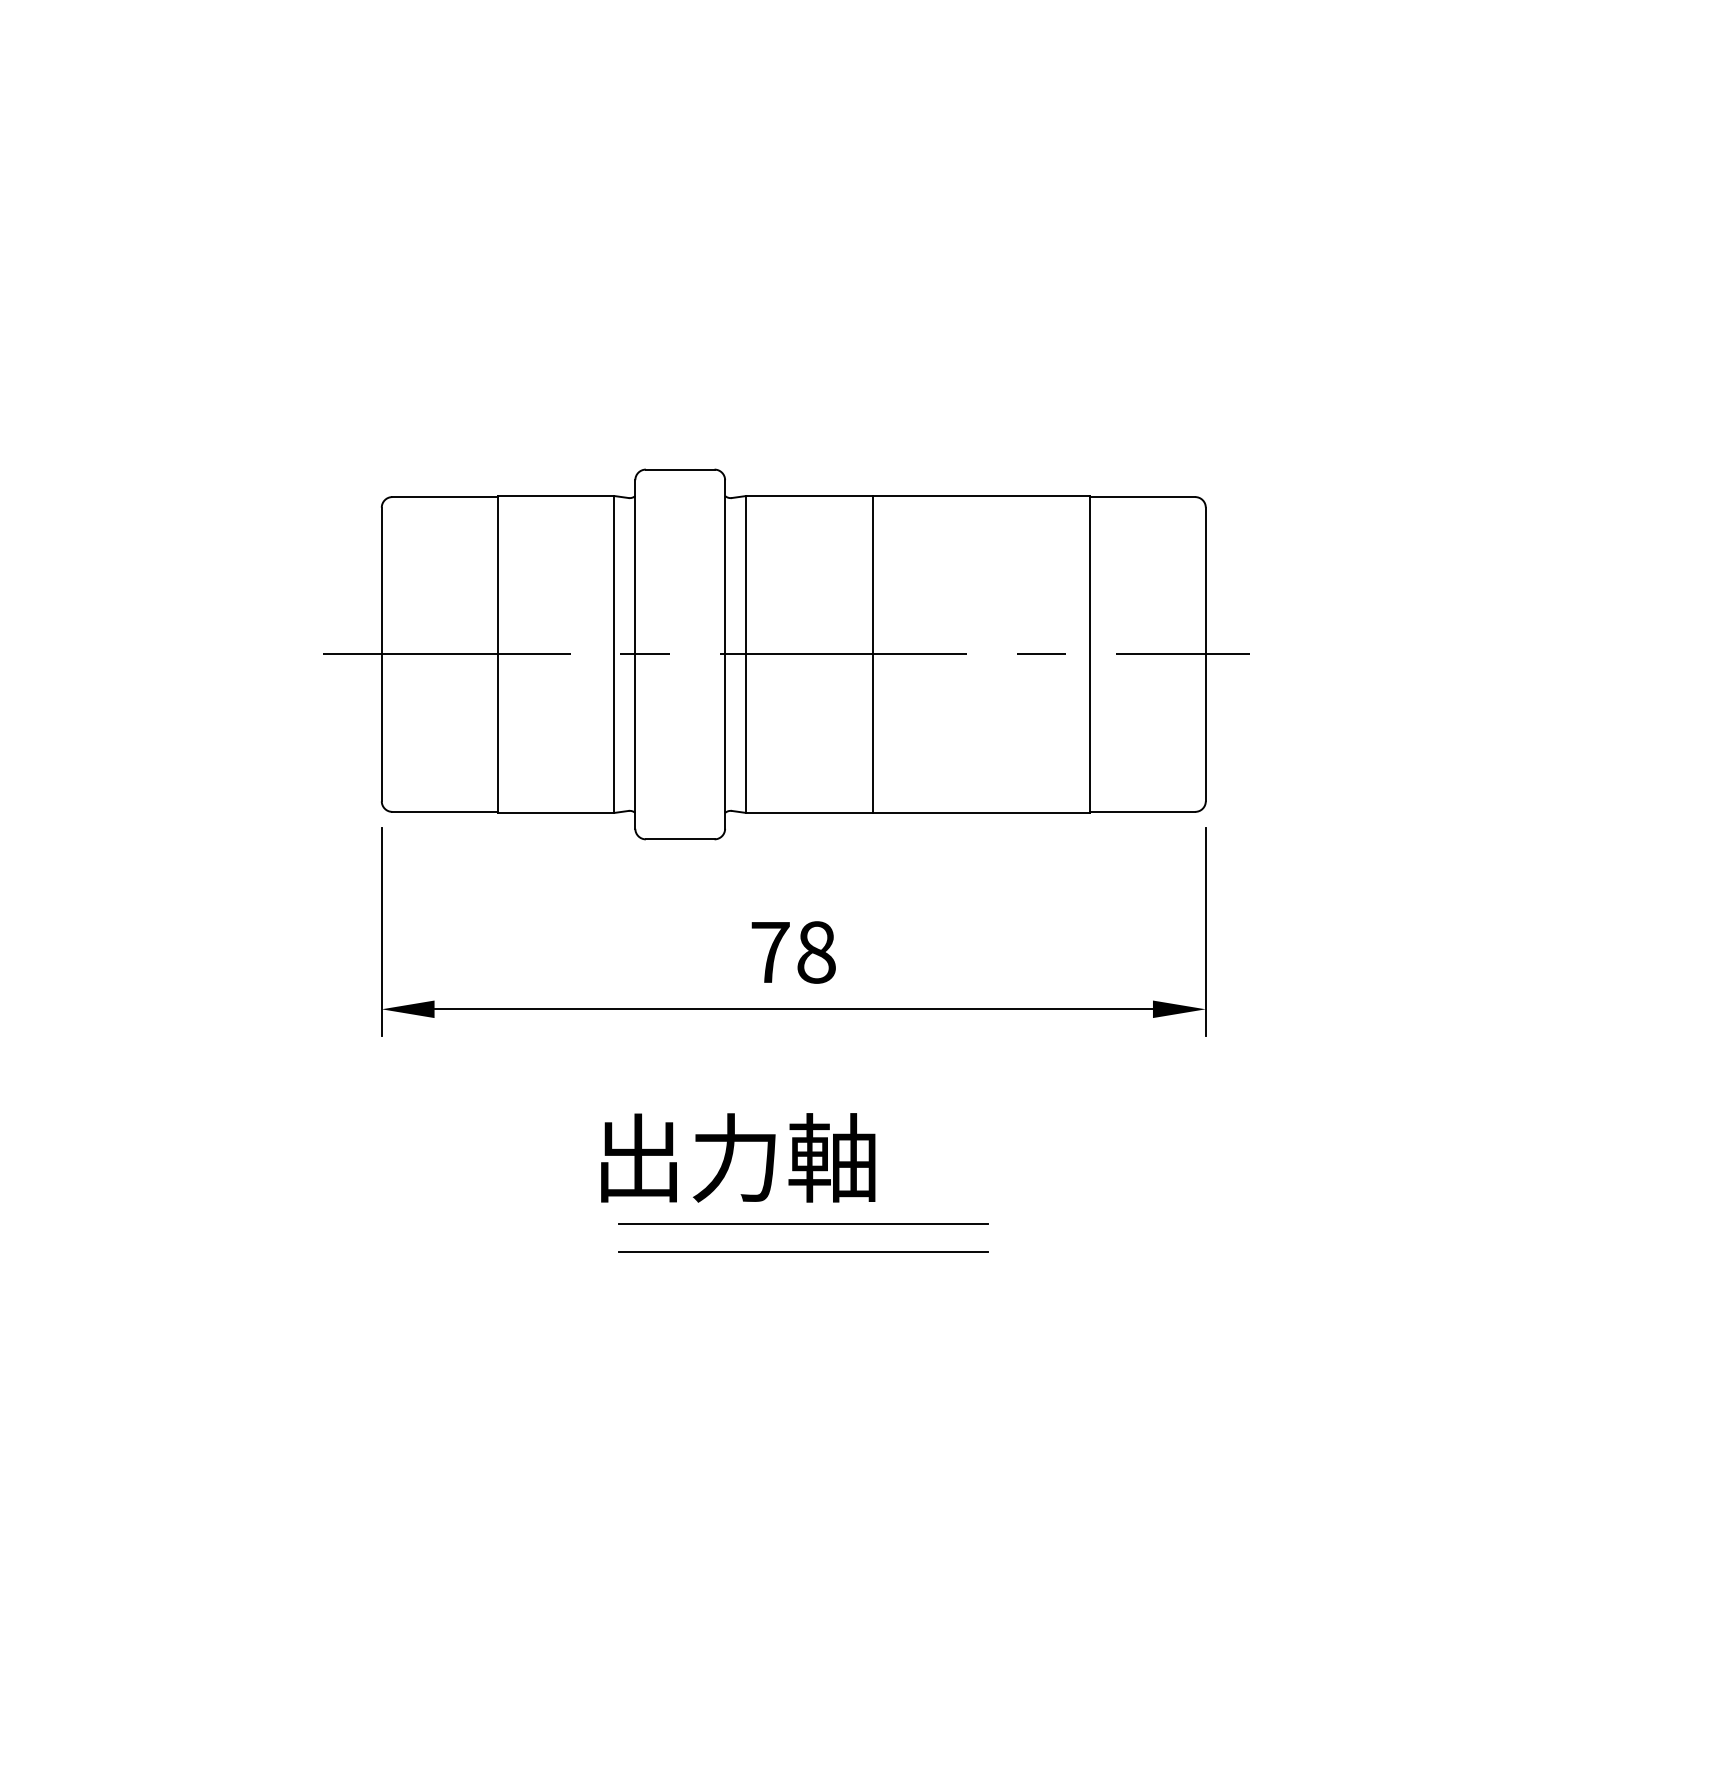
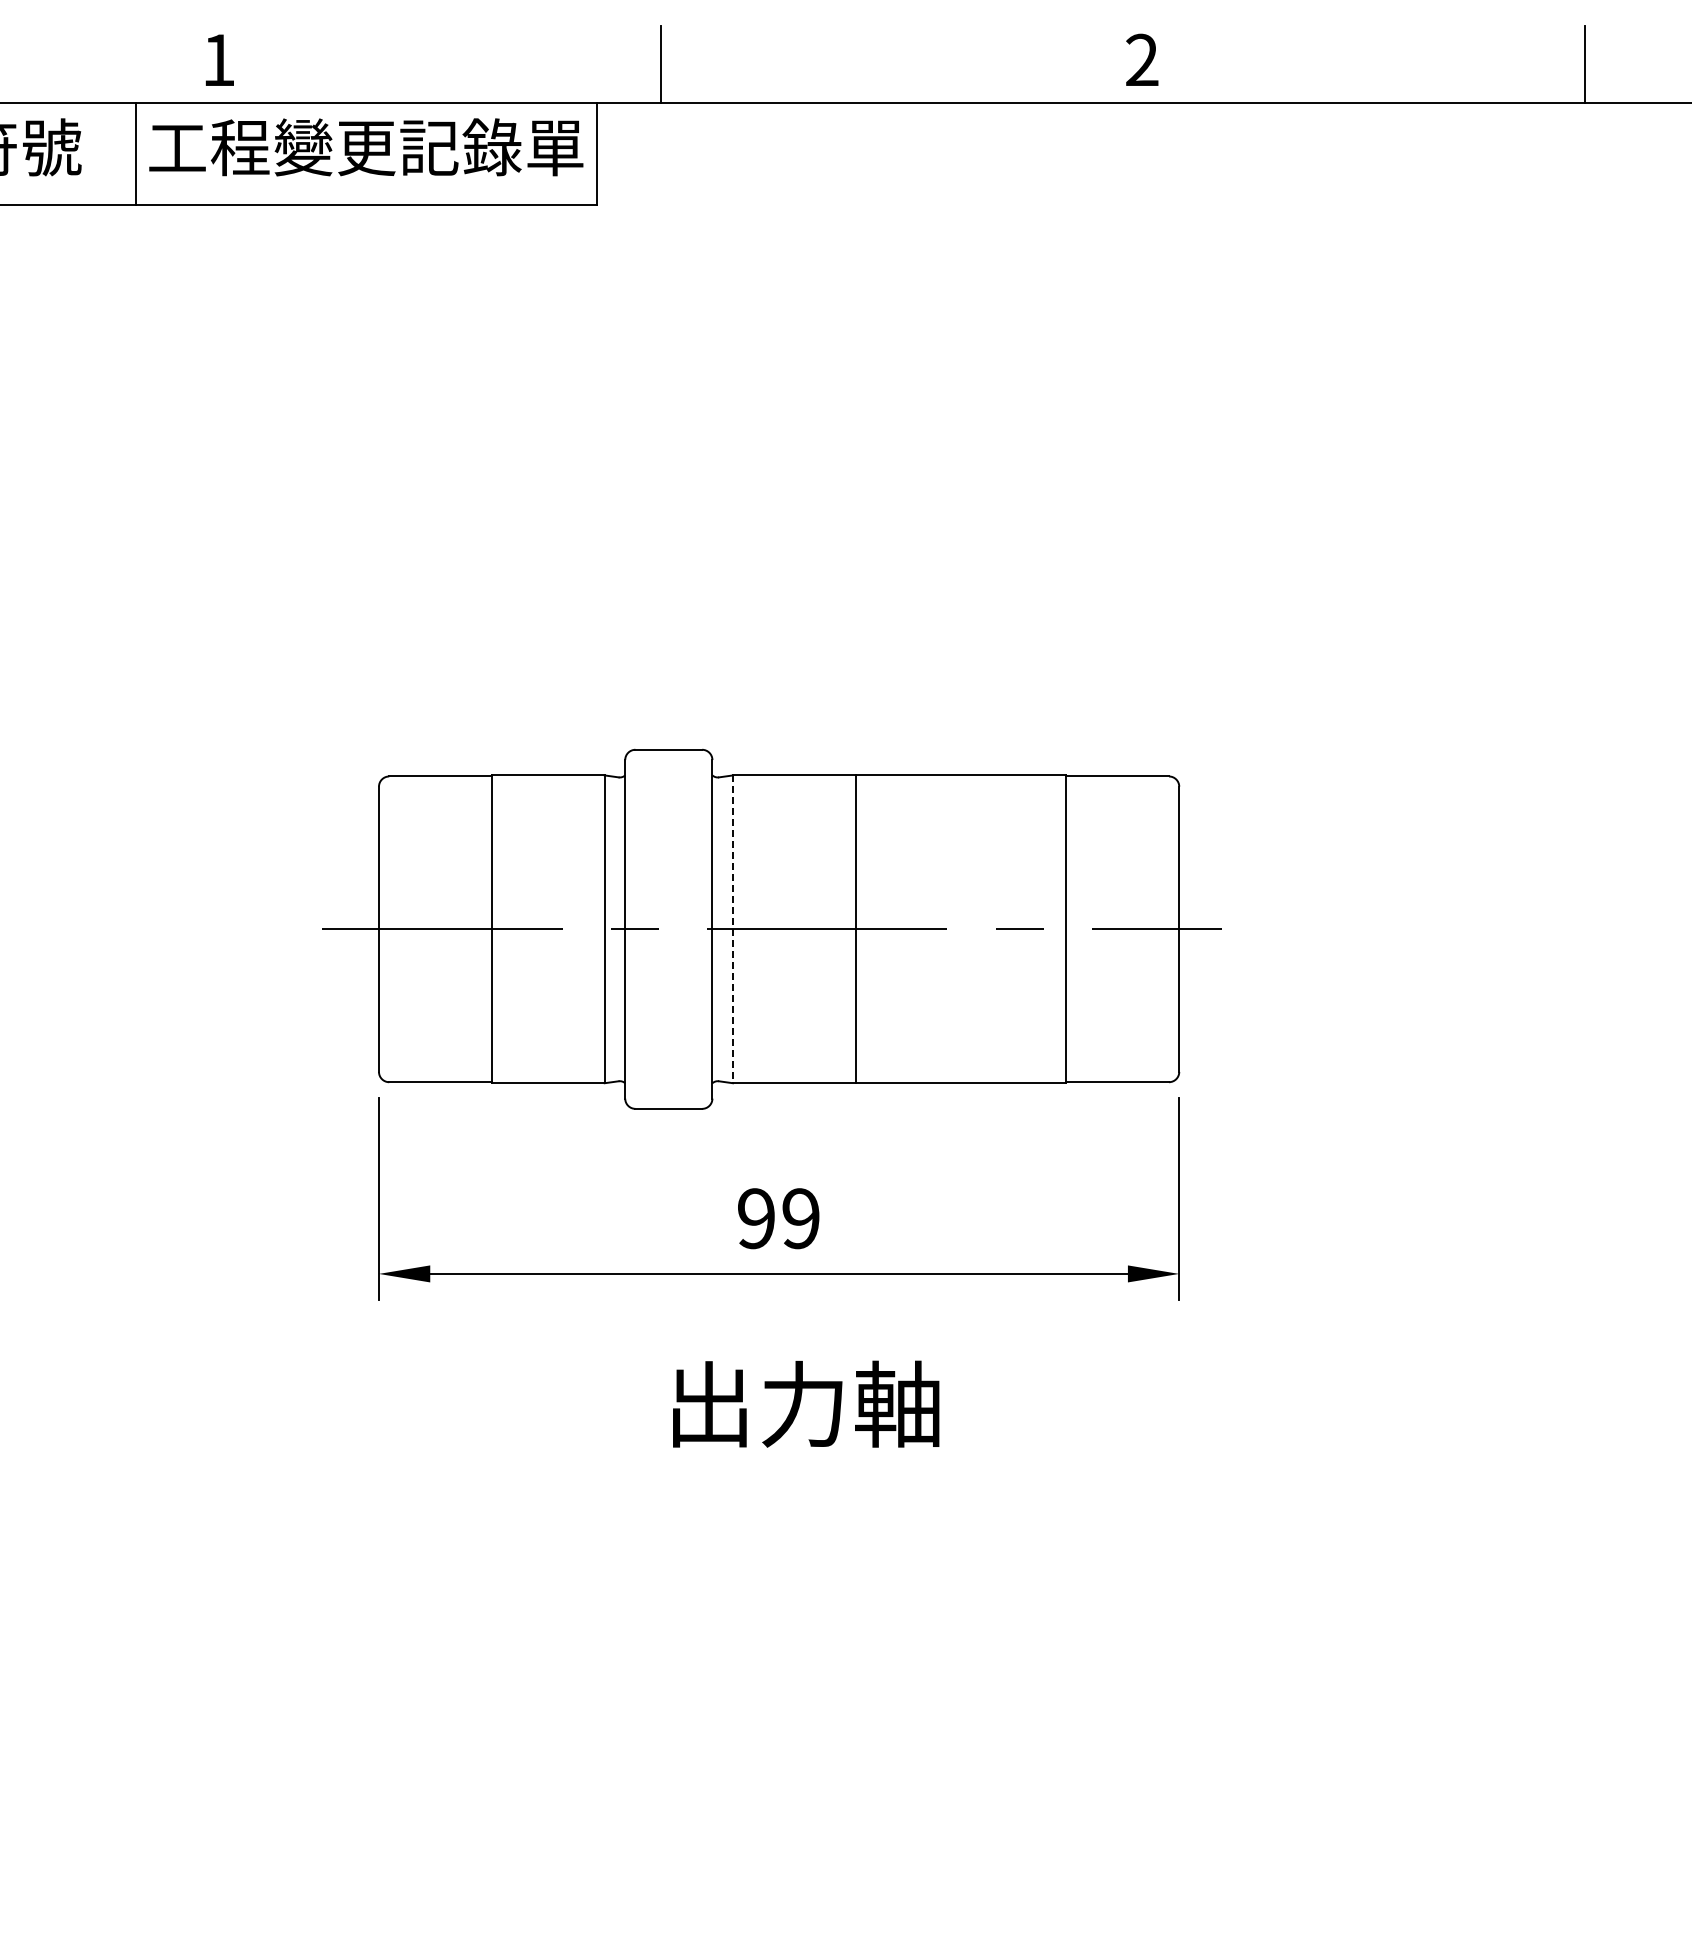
line: (745, 654) -> (732, 929), solid -> dashed
text: (793, 952) -> (778, 1218), 78 -> 99
text: (738, 1157) -> (806, 1403), moved
line: (803, 1224) -> (788, 1482), removed
line: (803, 1251) -> (788, 1509), removed

